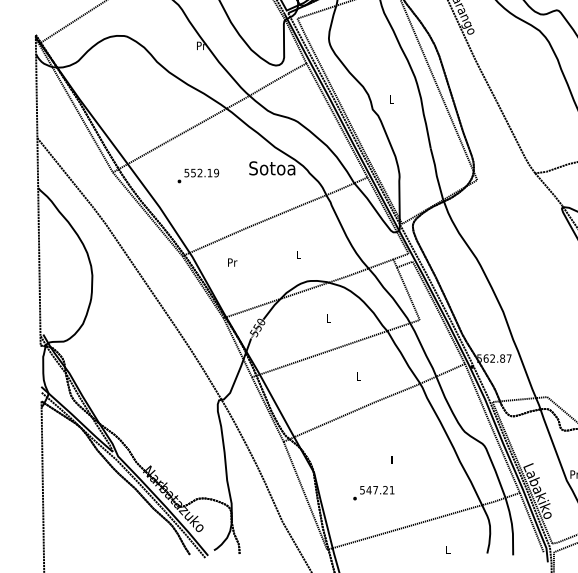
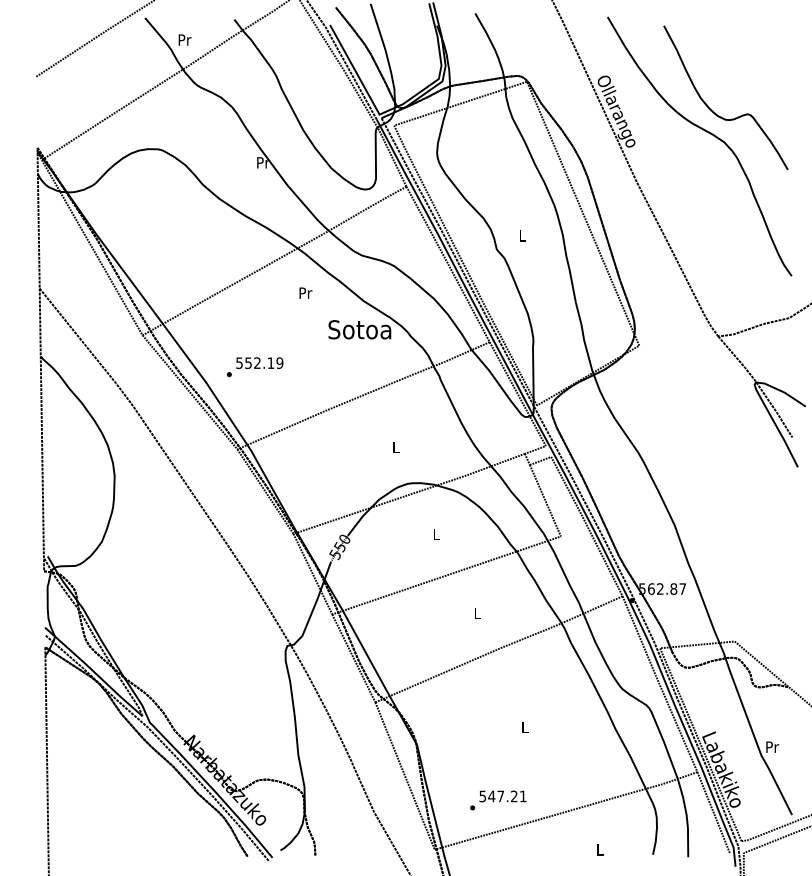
text: (197, 176) -> (254, 367), moved
text: (232, 262) -> (305, 292), moved
text: (373, 493) -> (498, 800), moved

